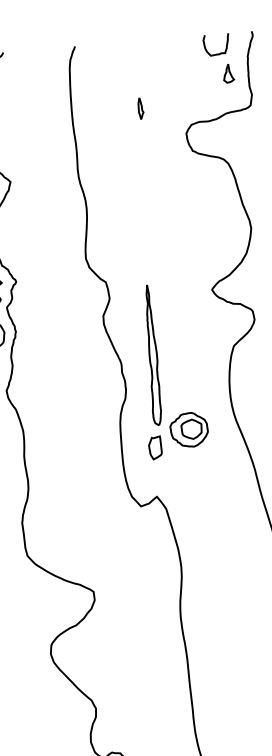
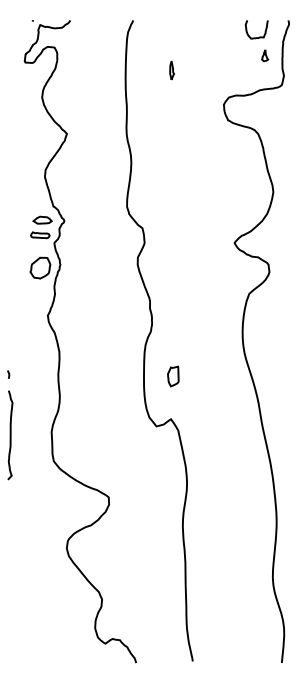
part: (227, 73) -> (264, 55), size x0.7
part: (140, 108) -> (171, 70), moved
part: (158, 365) -> (182, 304), removed

